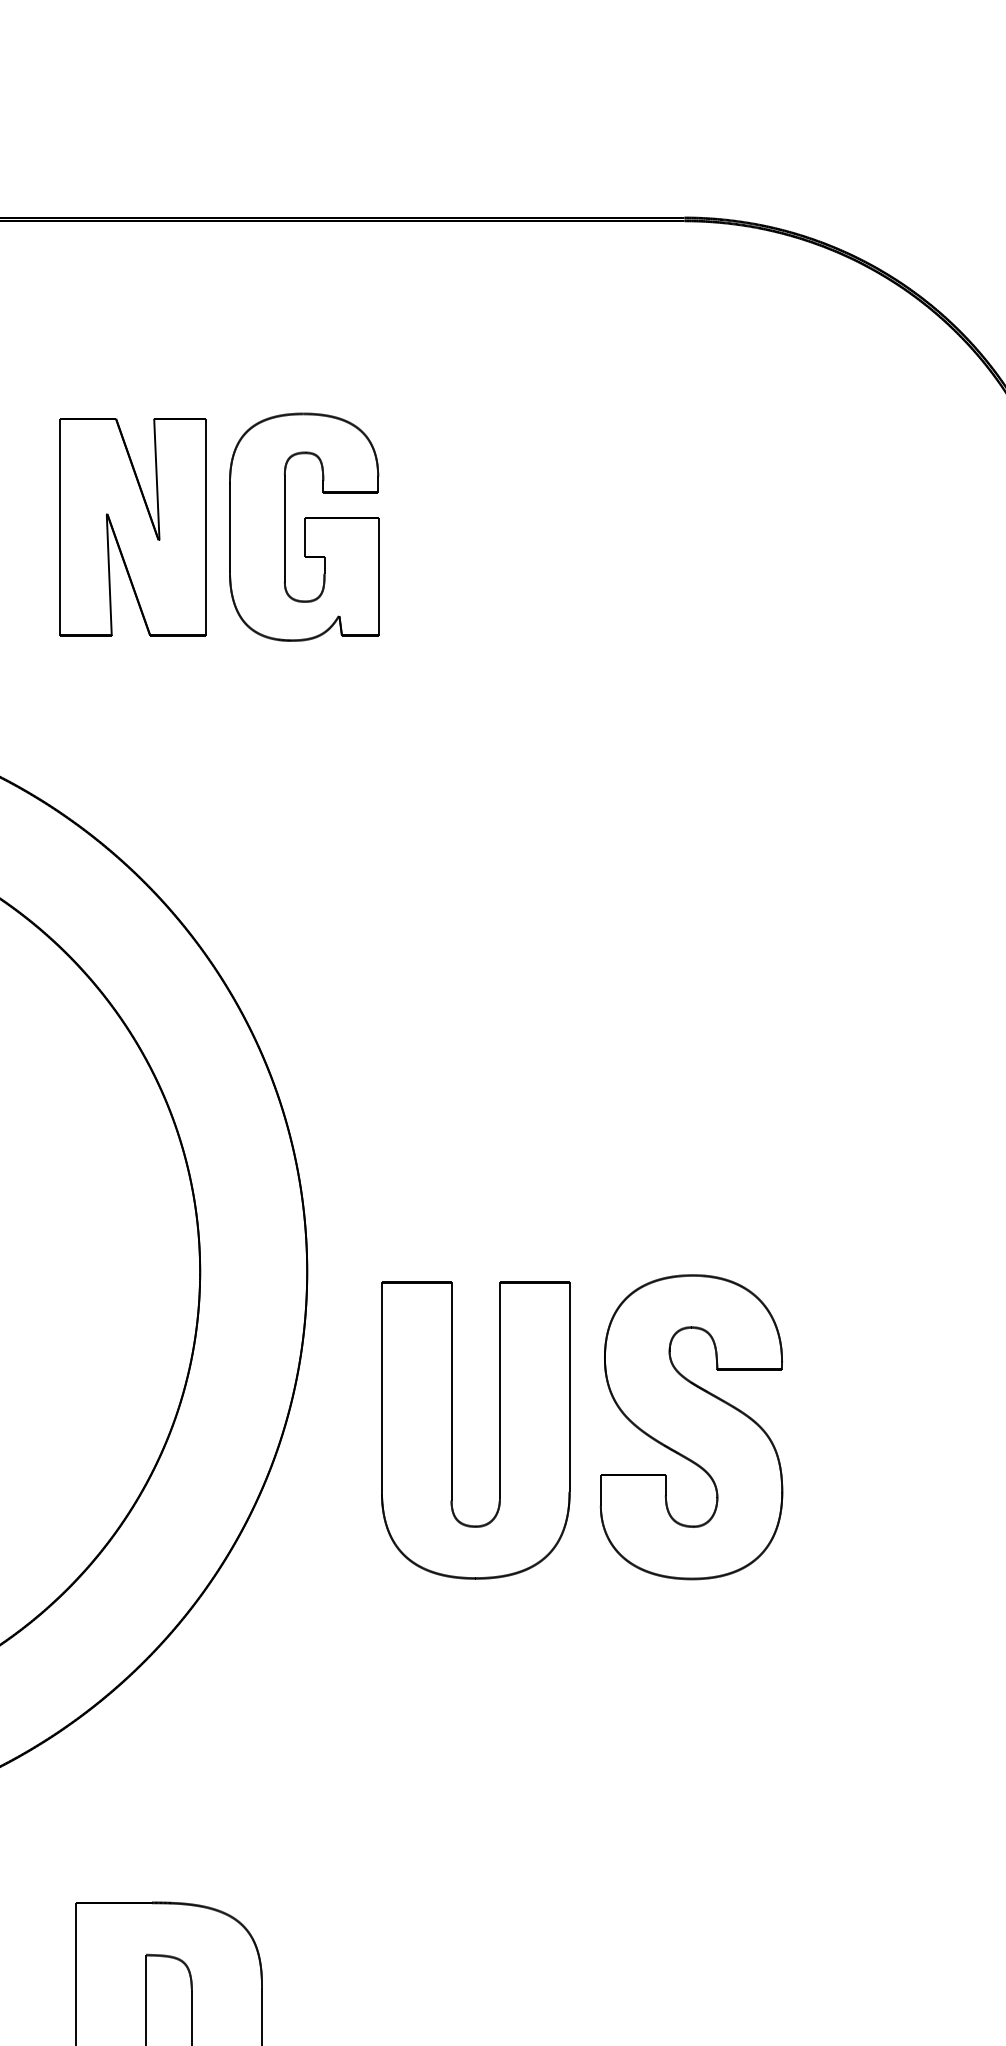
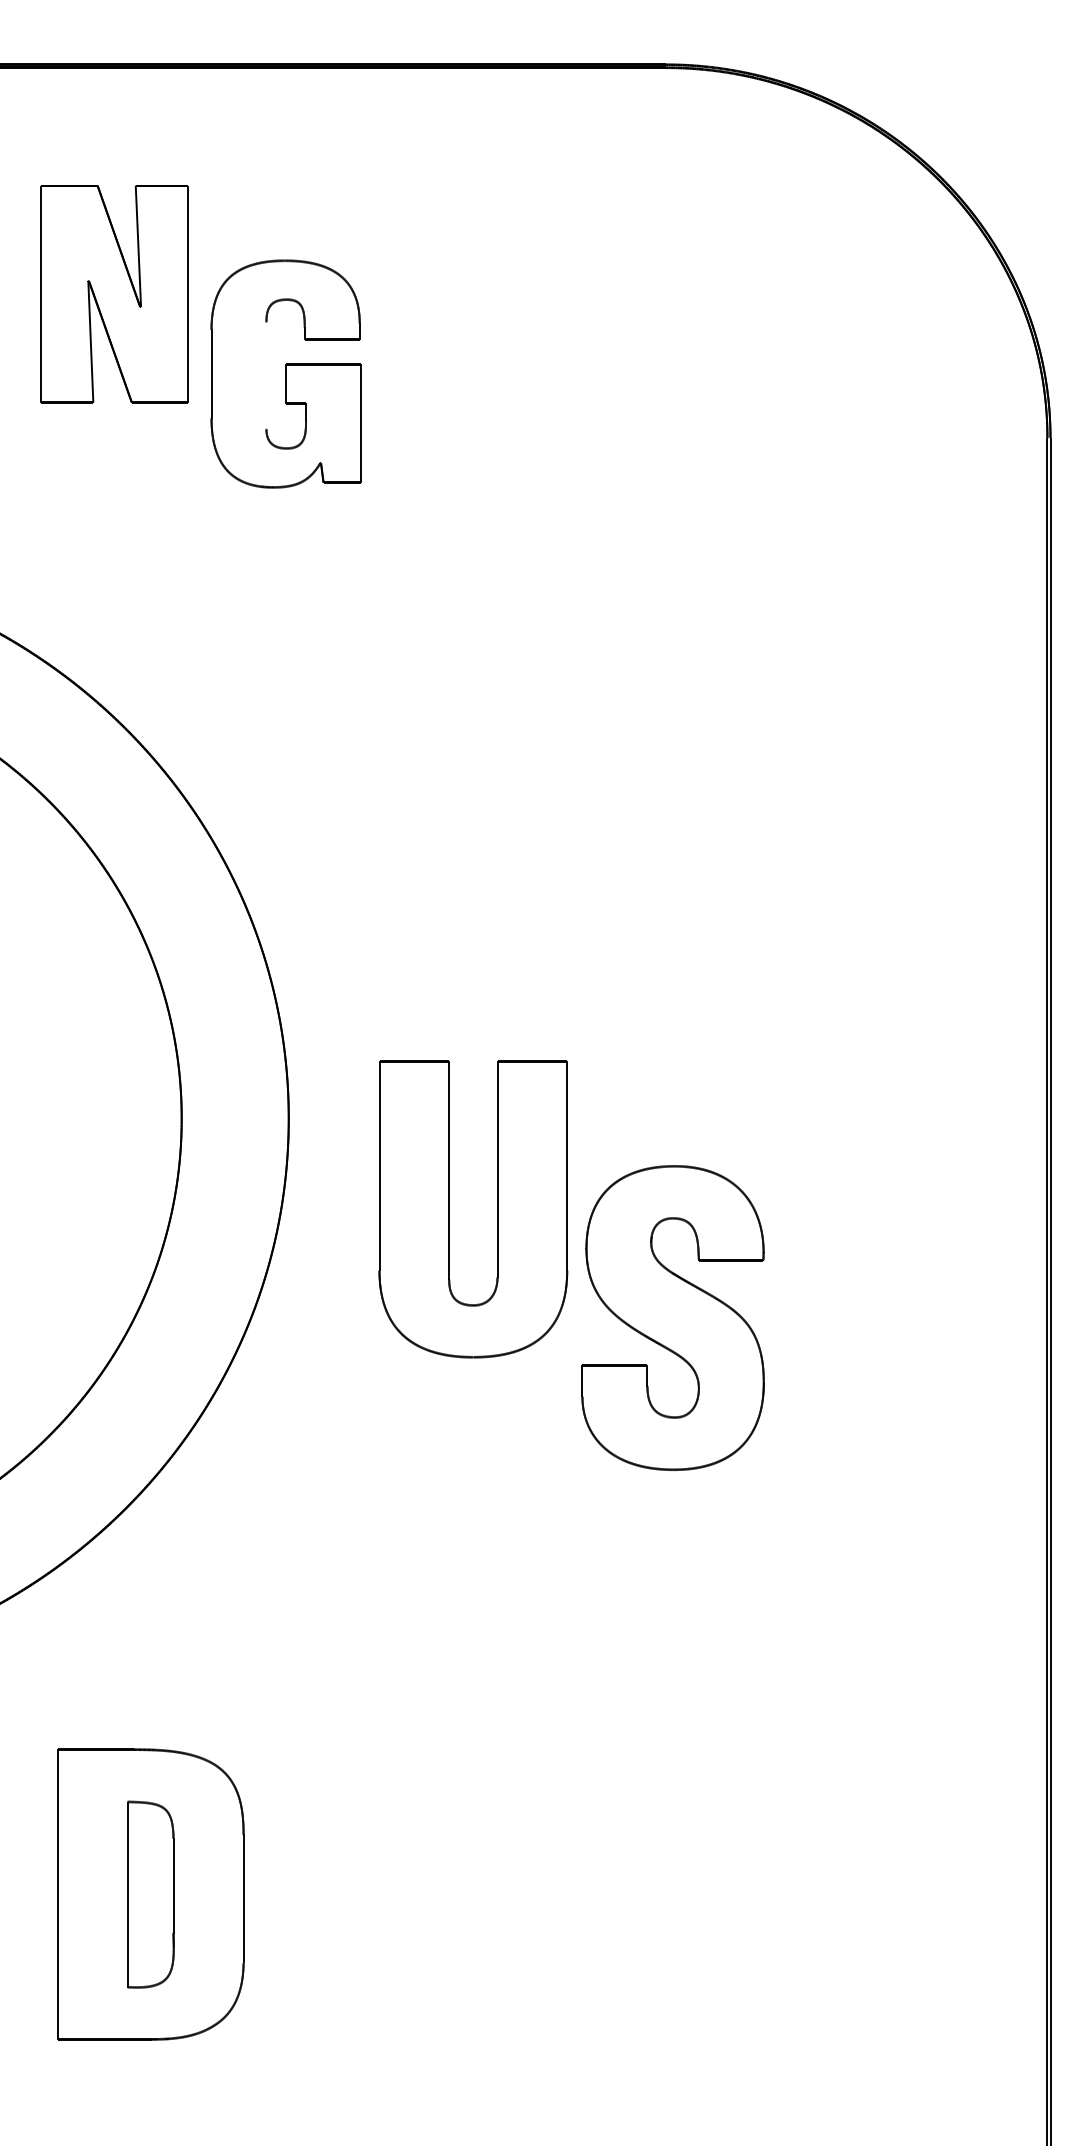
part: (132, 527) -> (114, 294), moved
line: (284, 528) -> (266, 375), removed
part: (690, 1426) -> (672, 1317), moved
part: (451, 1430) -> (449, 1209), moved

